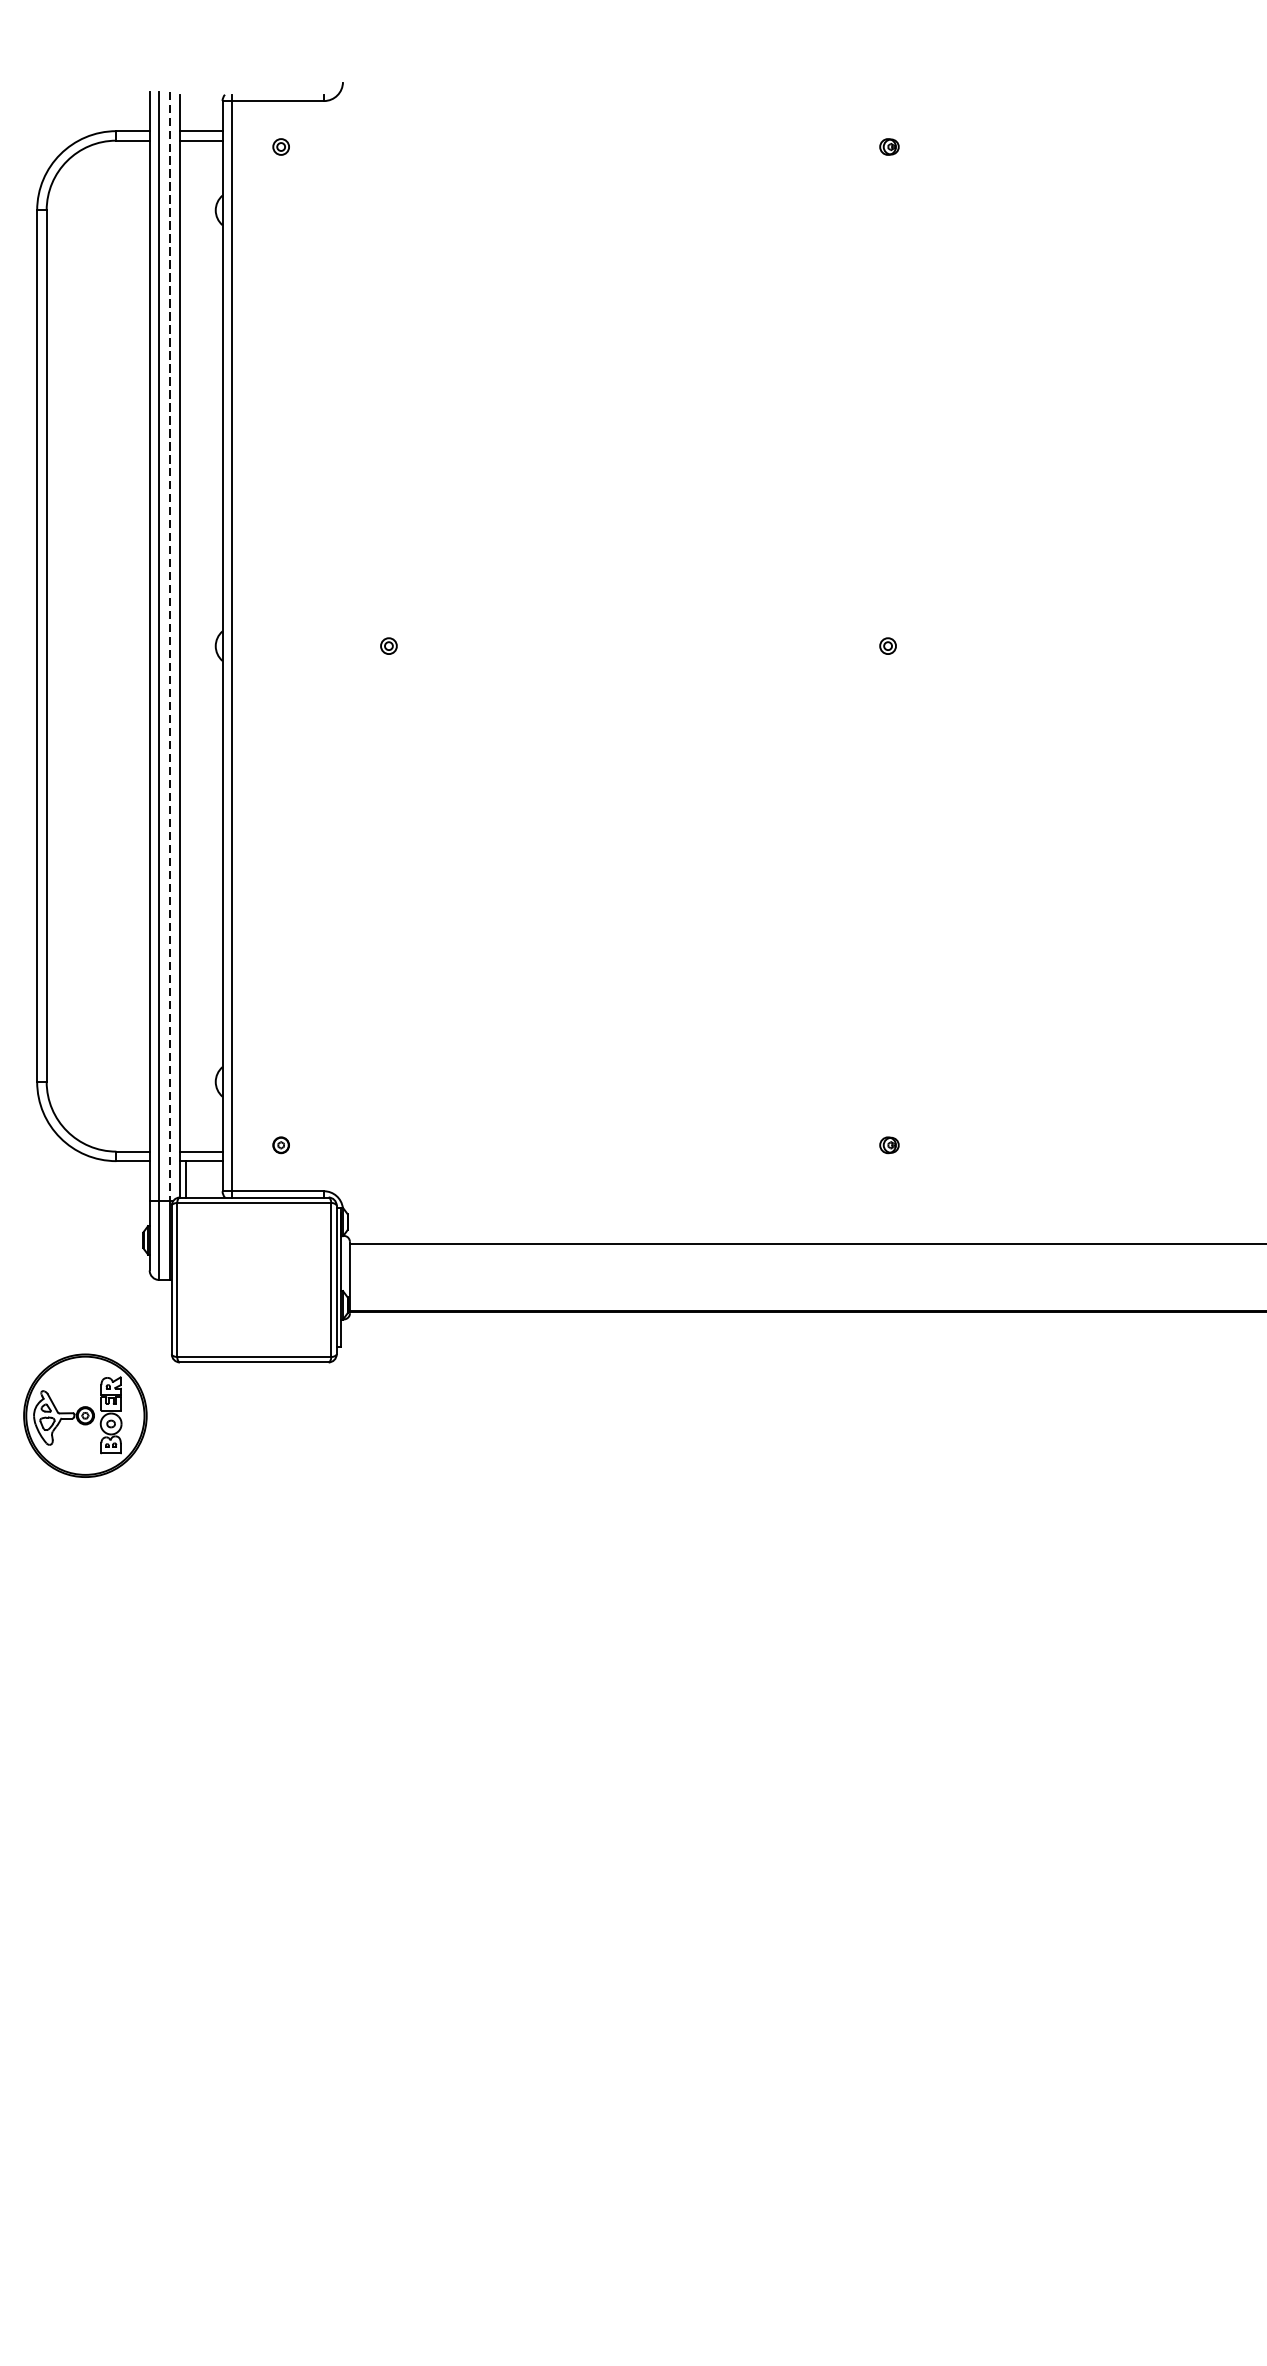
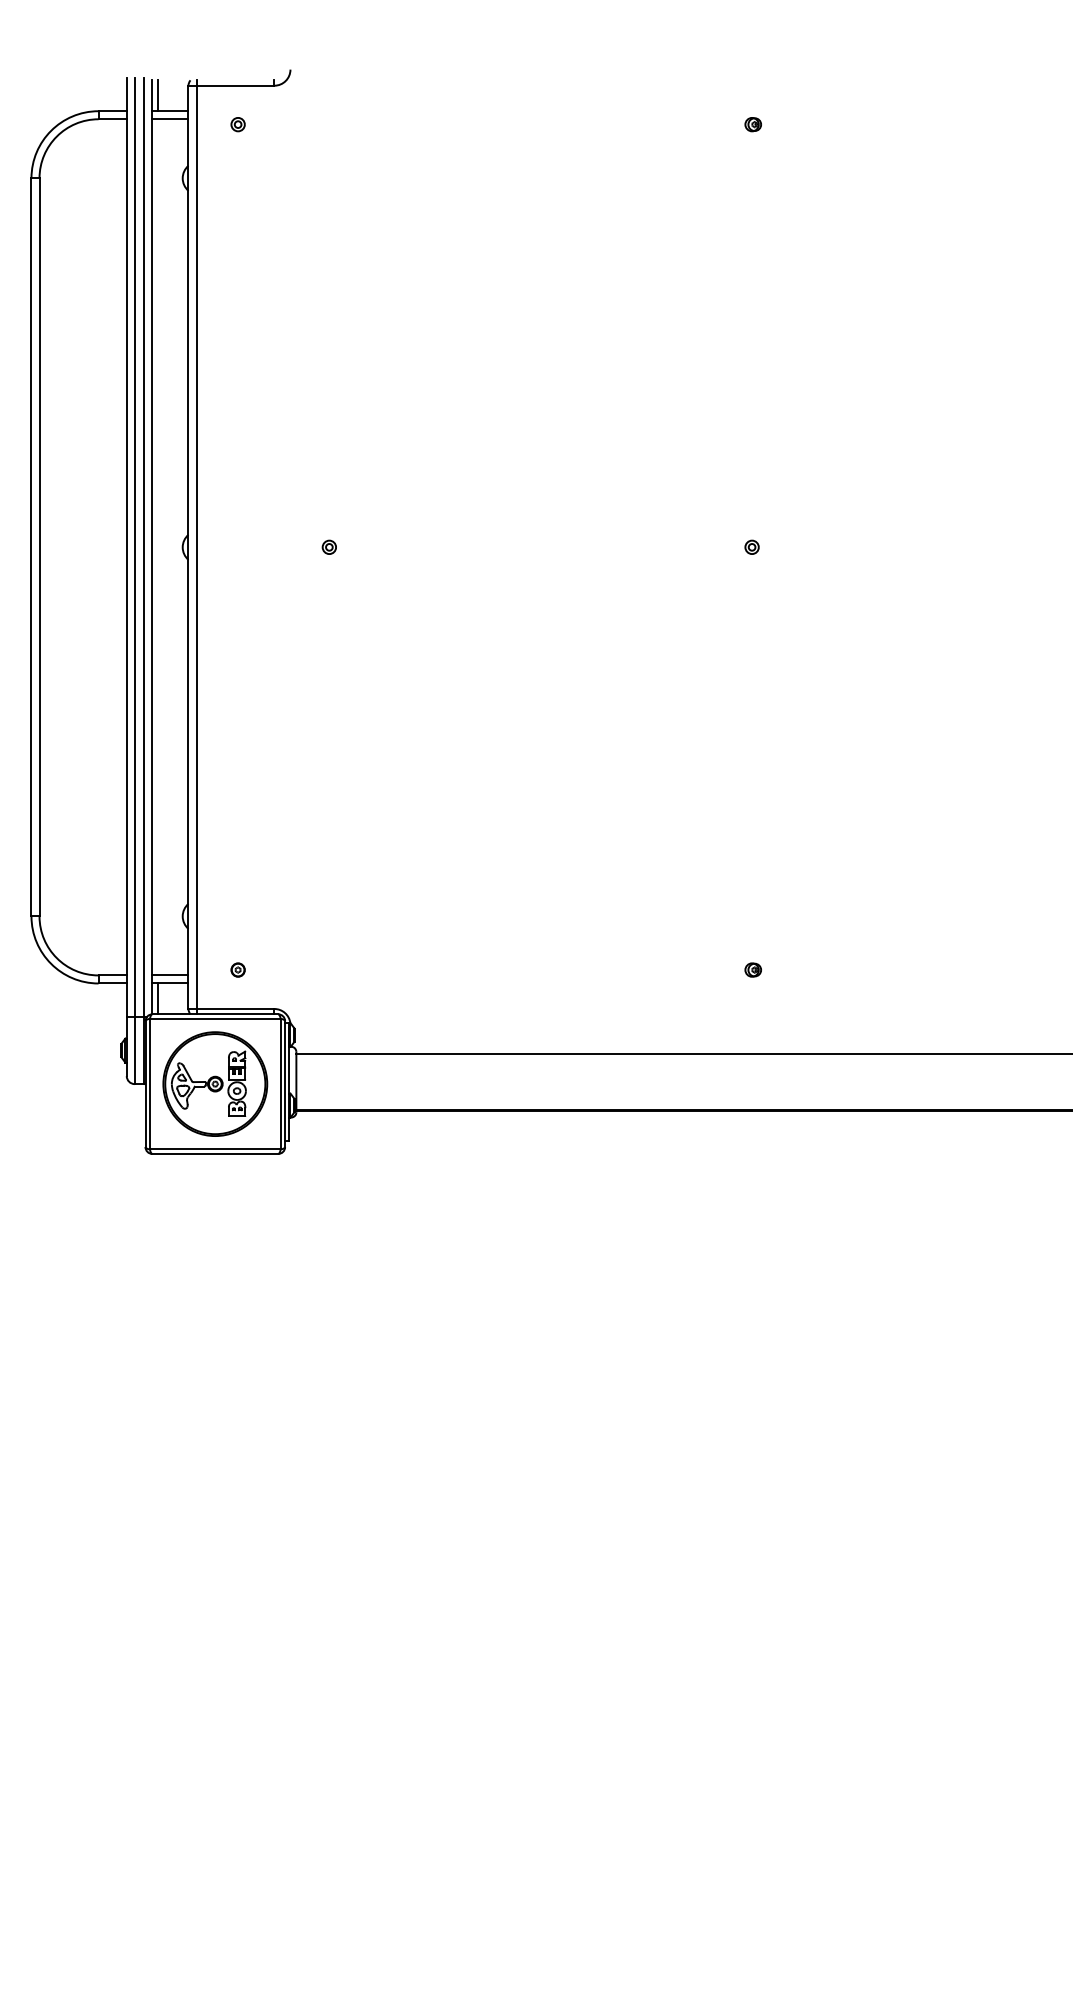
line: (185, 112) -> (157, 95), added
line: (170, 646) -> (144, 547), dashed -> solid
part: (85, 1415) -> (215, 1083), moved

